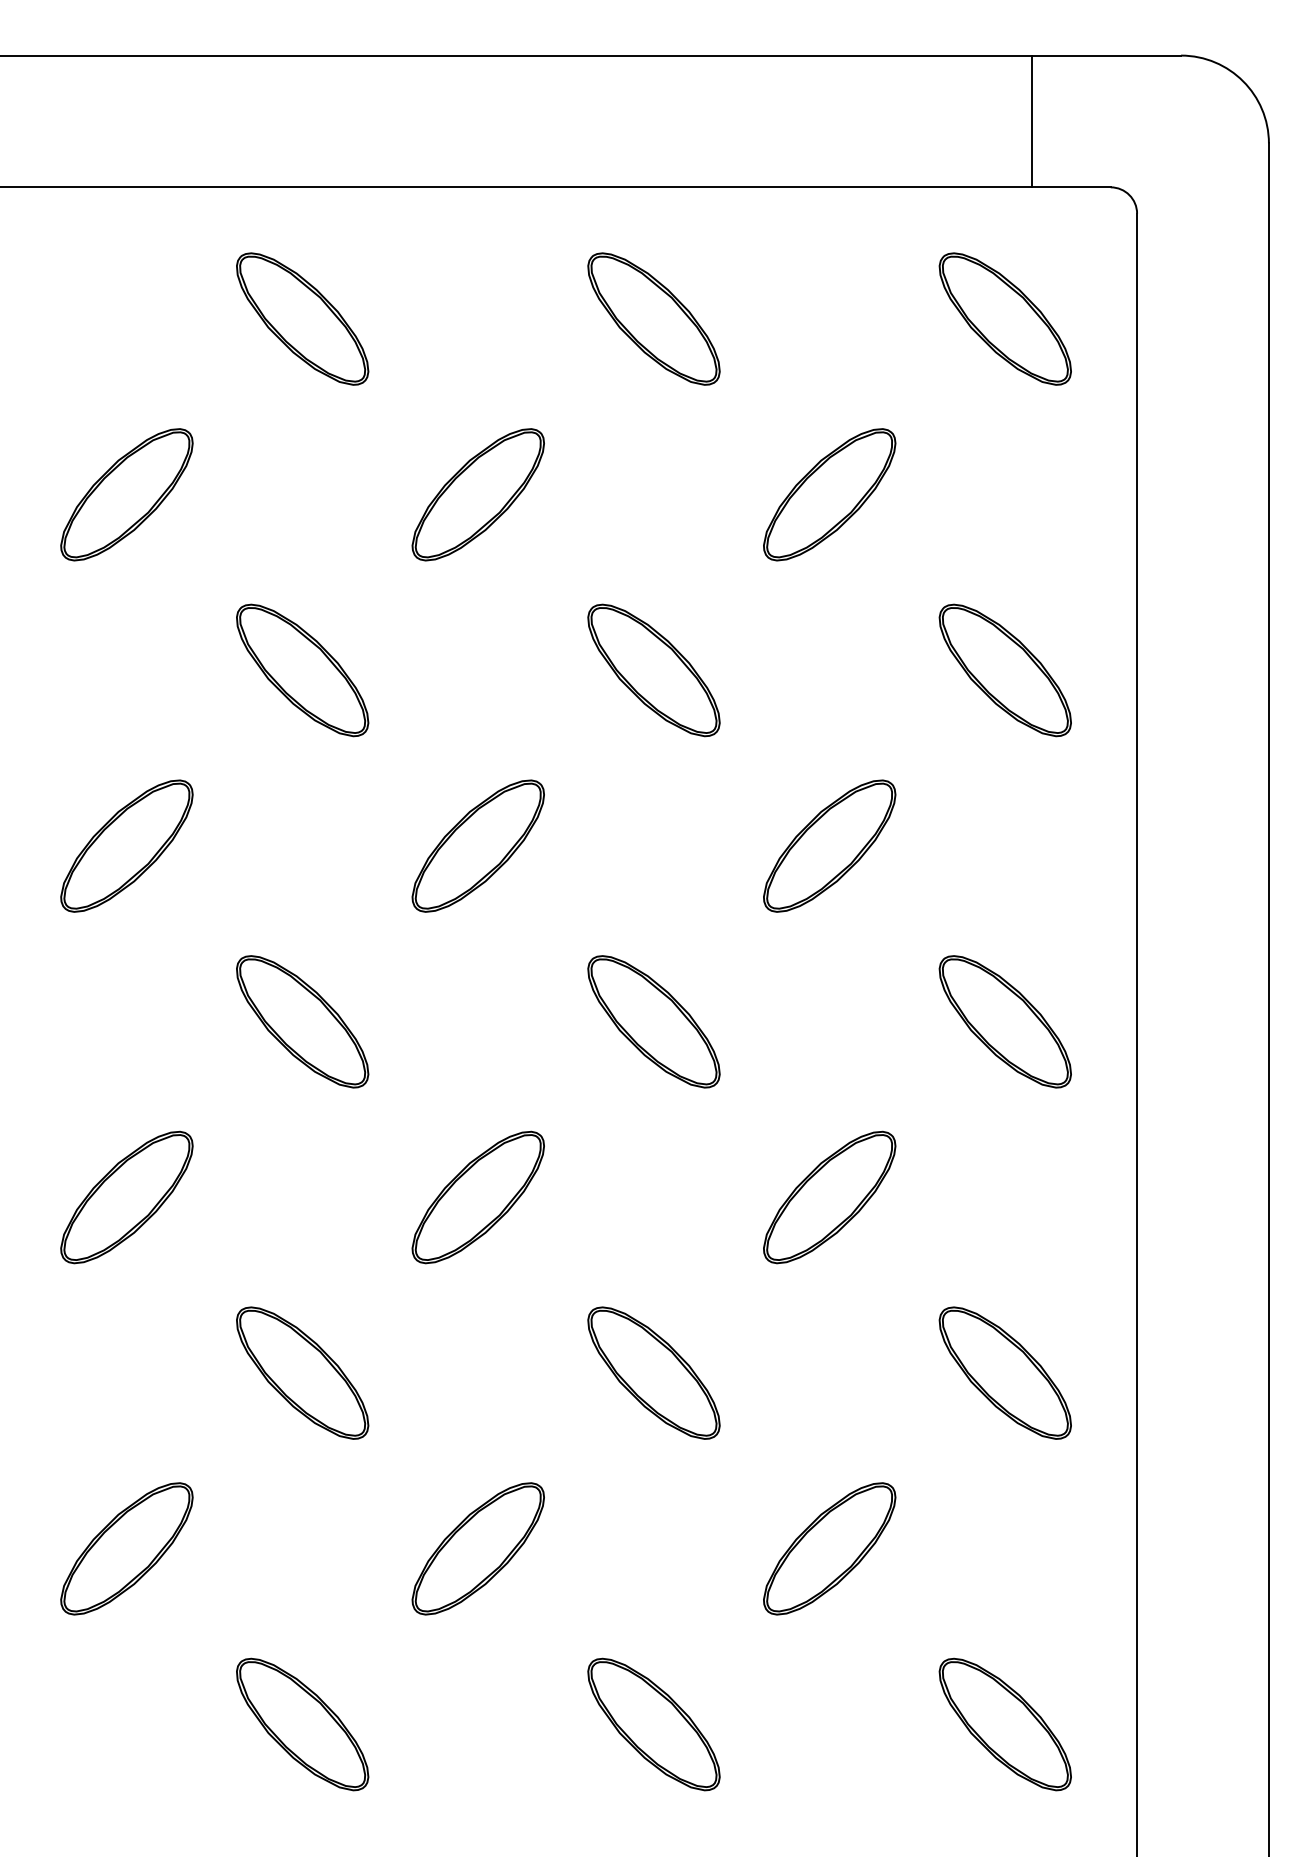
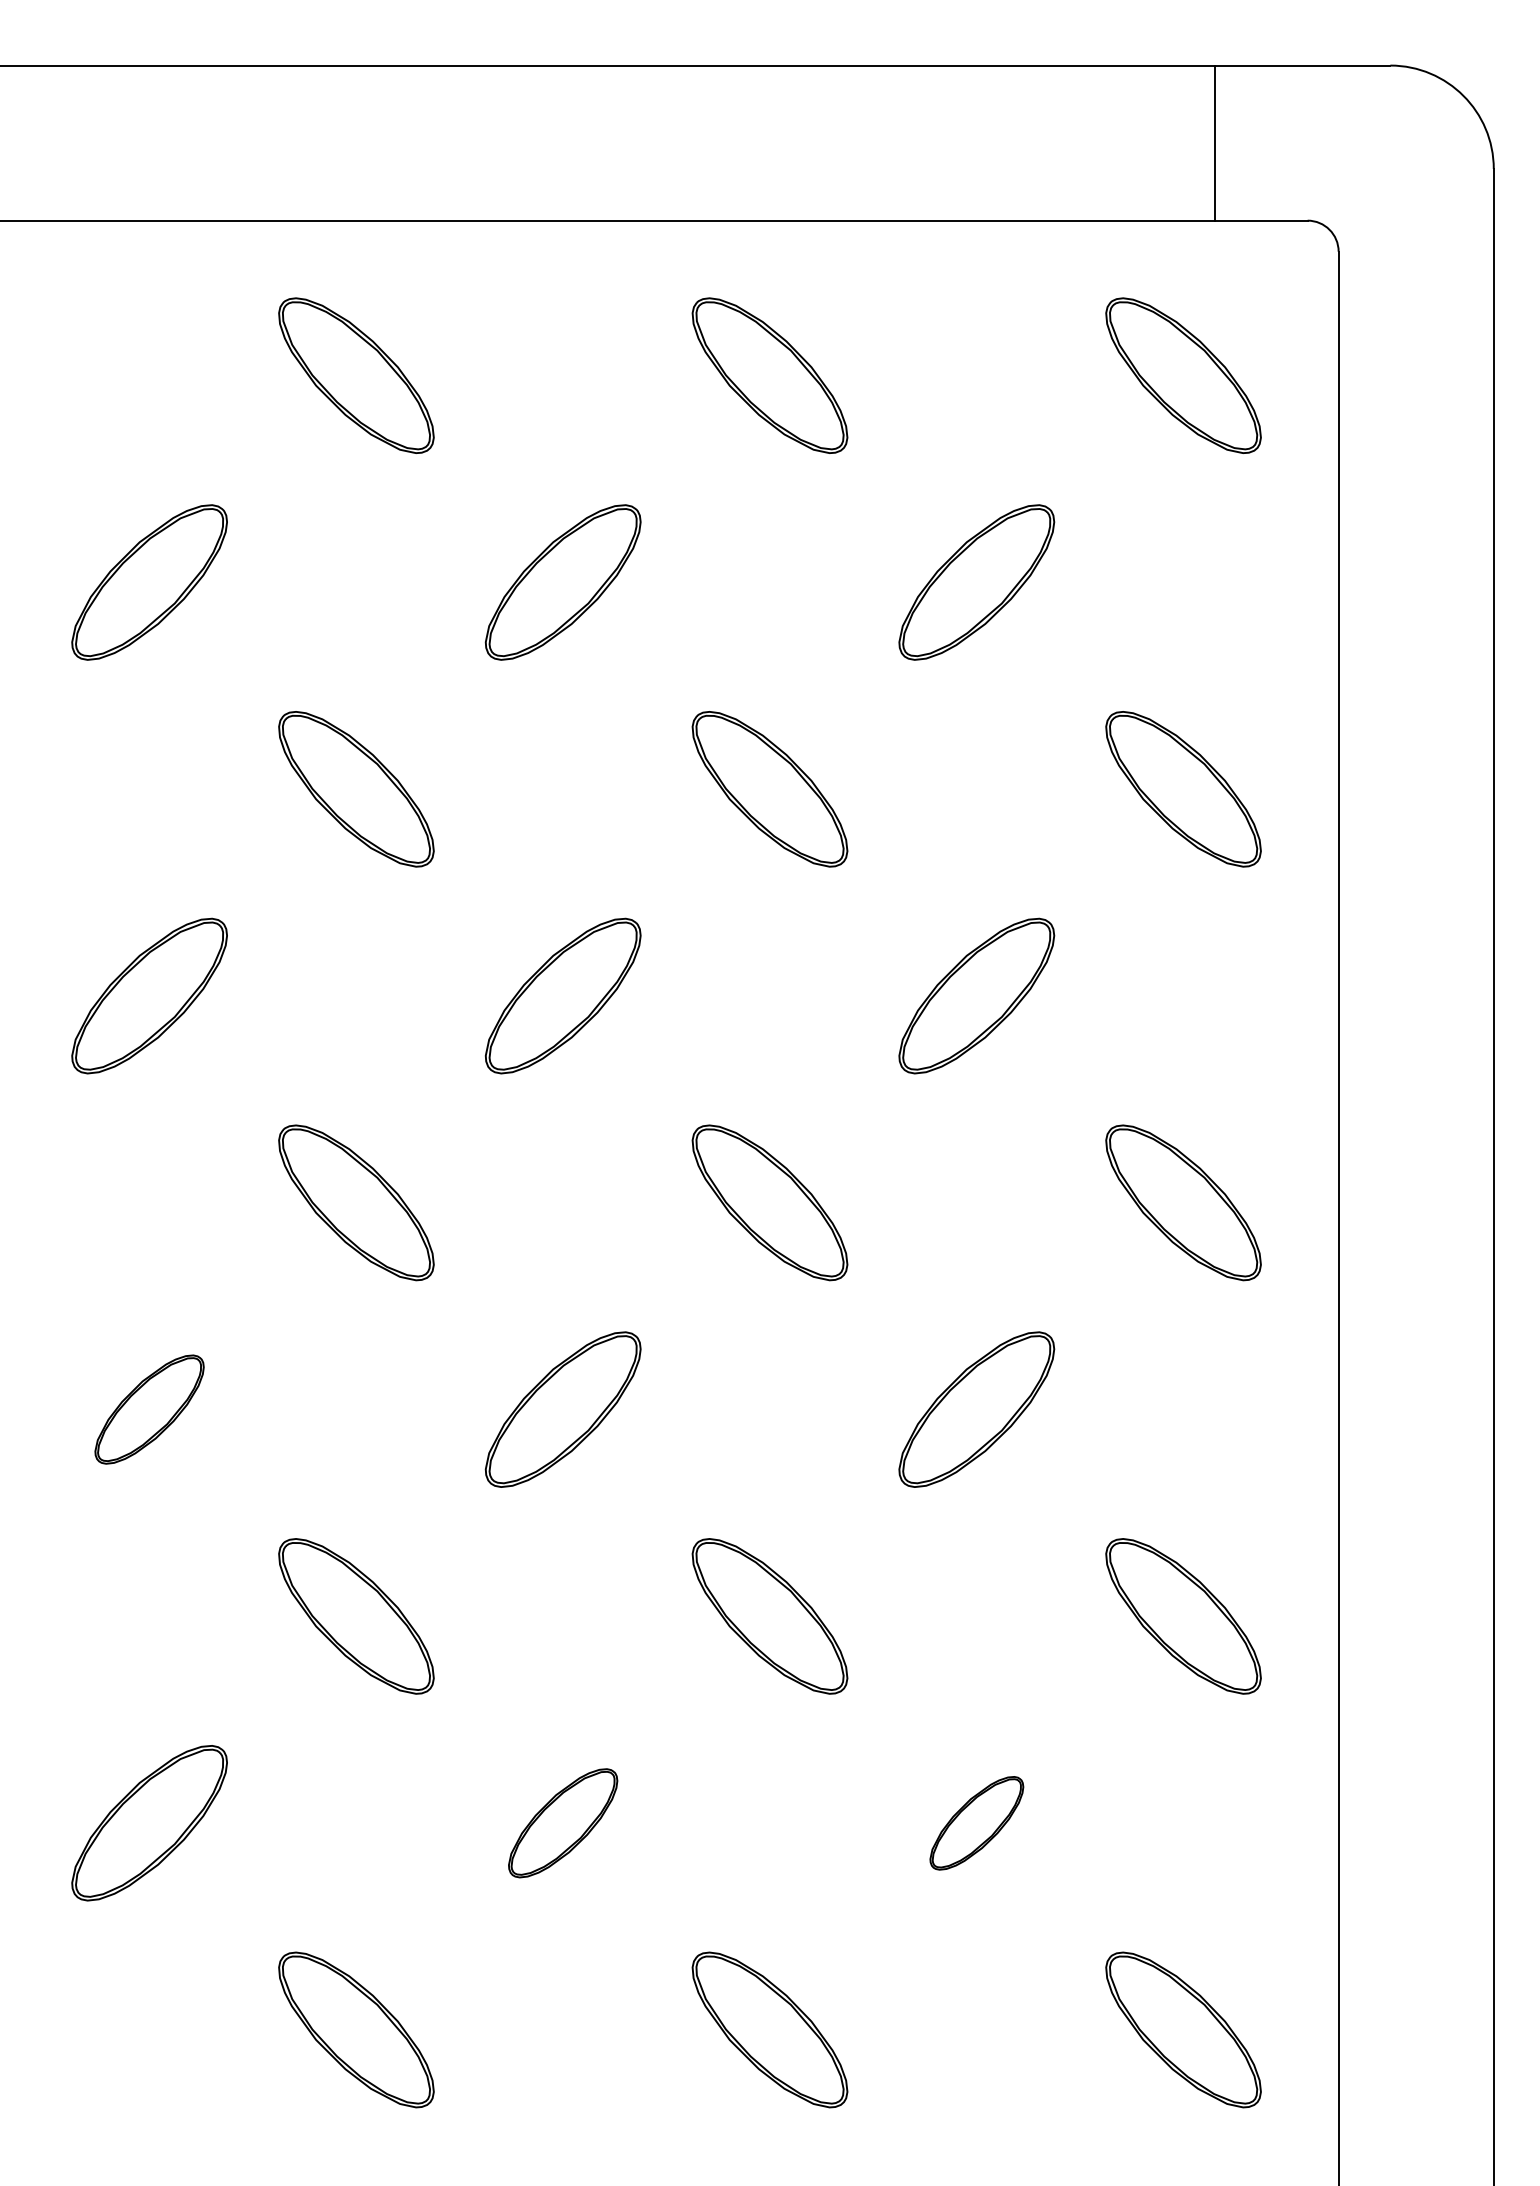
part: (126, 1197) -> (149, 1409), size x0.7
part: (477, 1549) -> (562, 1823), size x0.7
part: (829, 1549) -> (976, 1823), size x0.6

